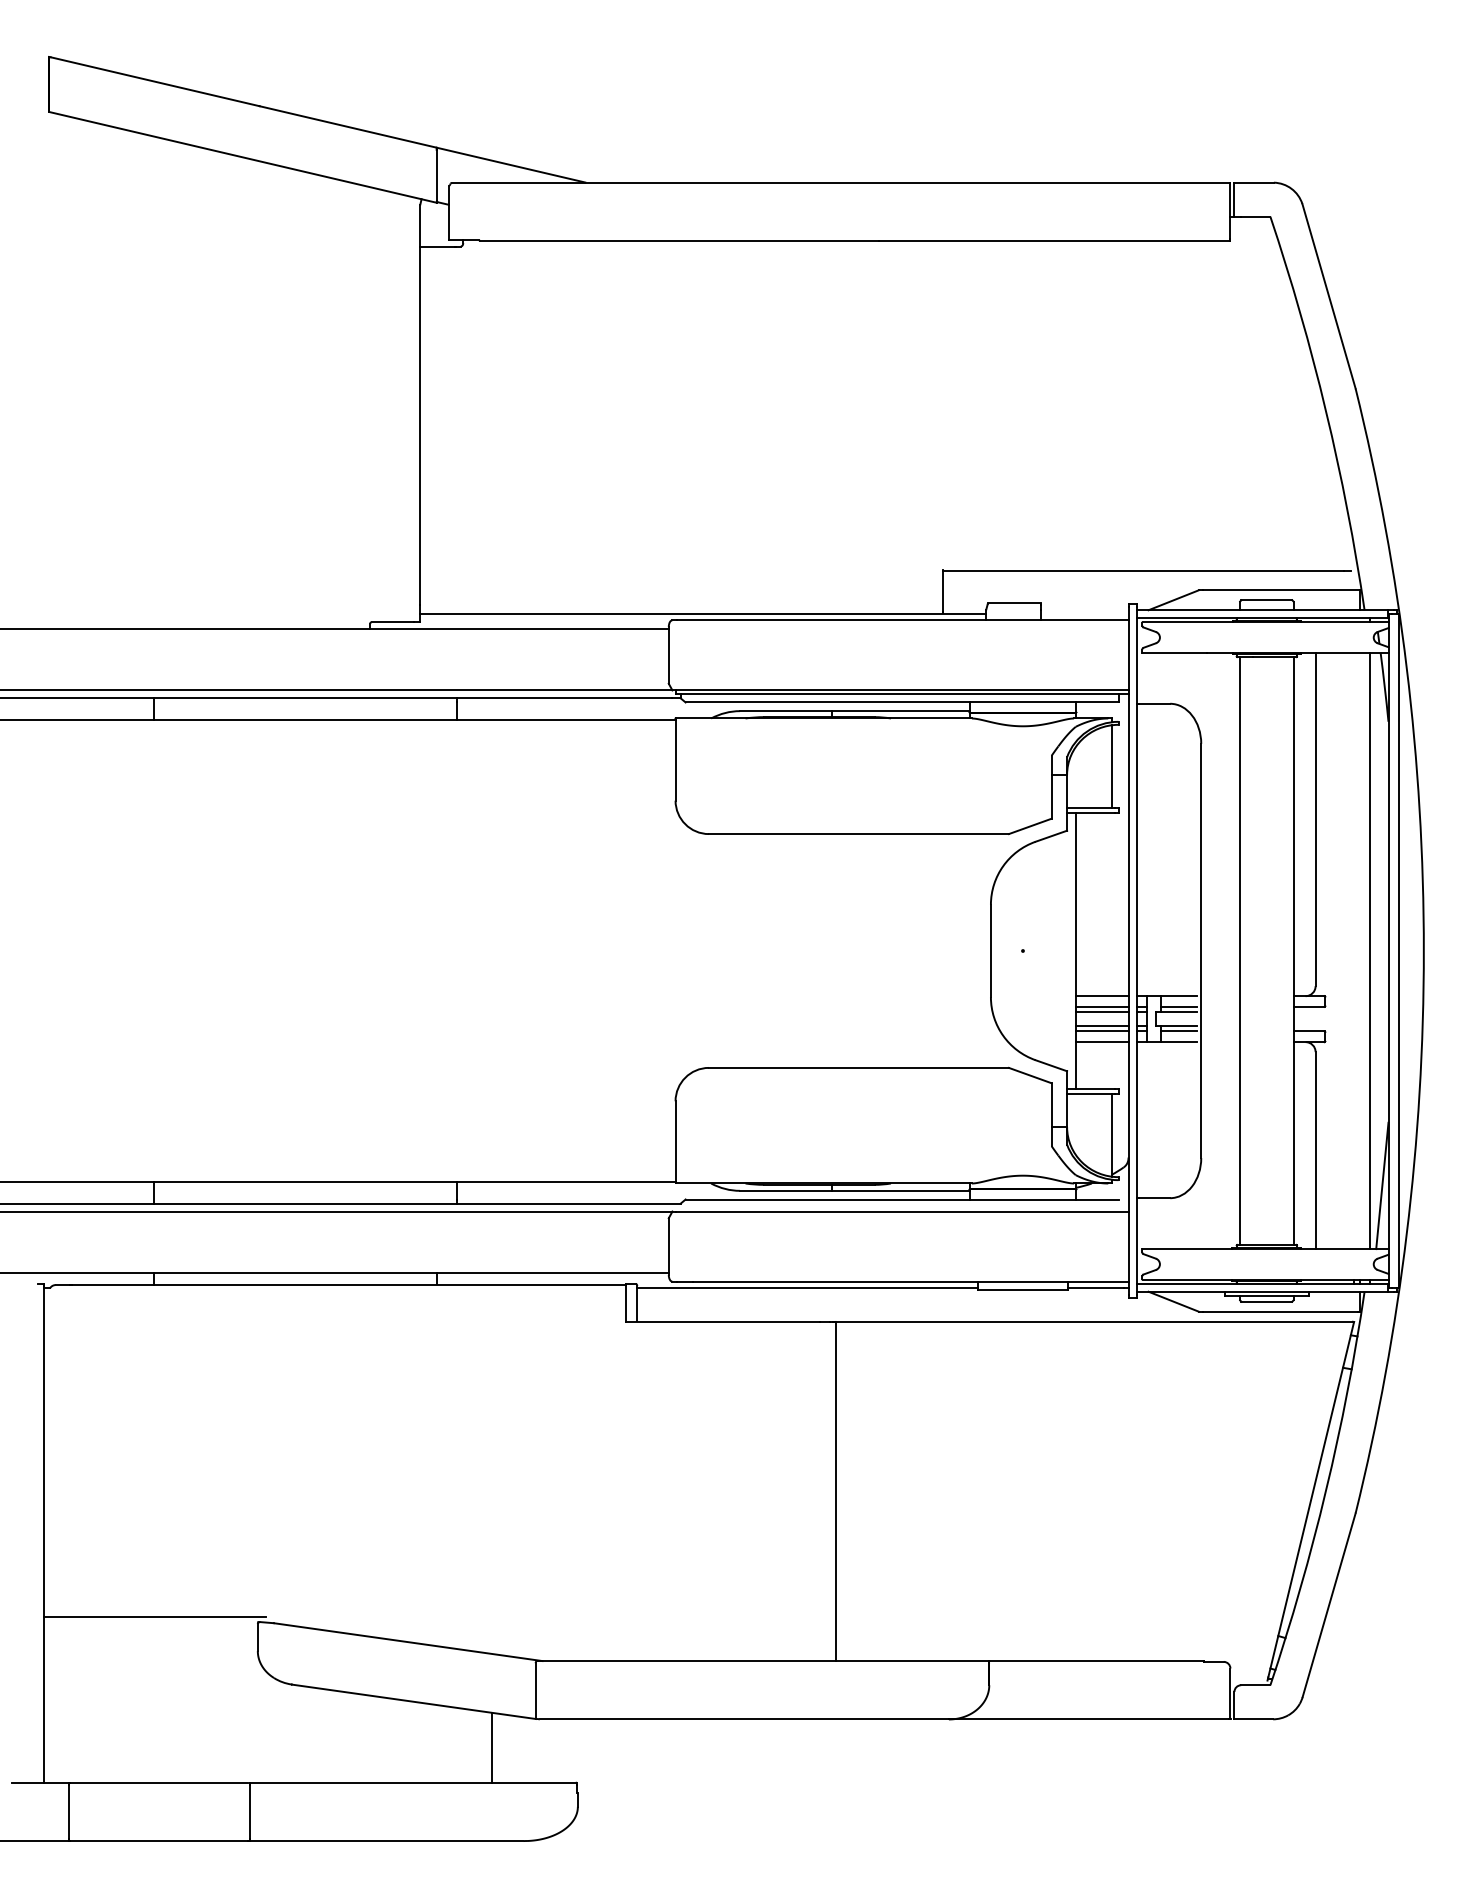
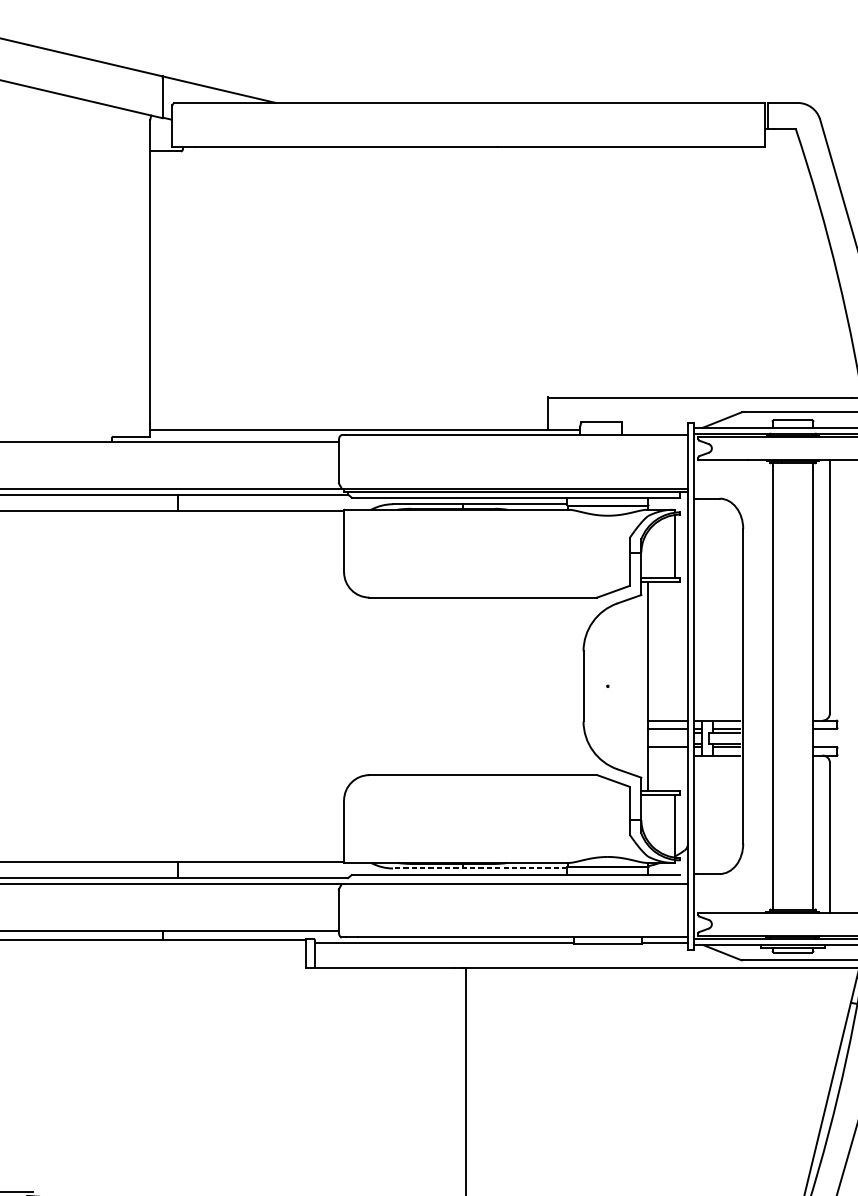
line: (1102, 1011) -> (668, 732), removed
line: (1102, 1026) -> (668, 743), removed
line: (1102, 1042) -> (668, 755), removed
line: (854, 1190) -> (479, 868), solid -> dashed

